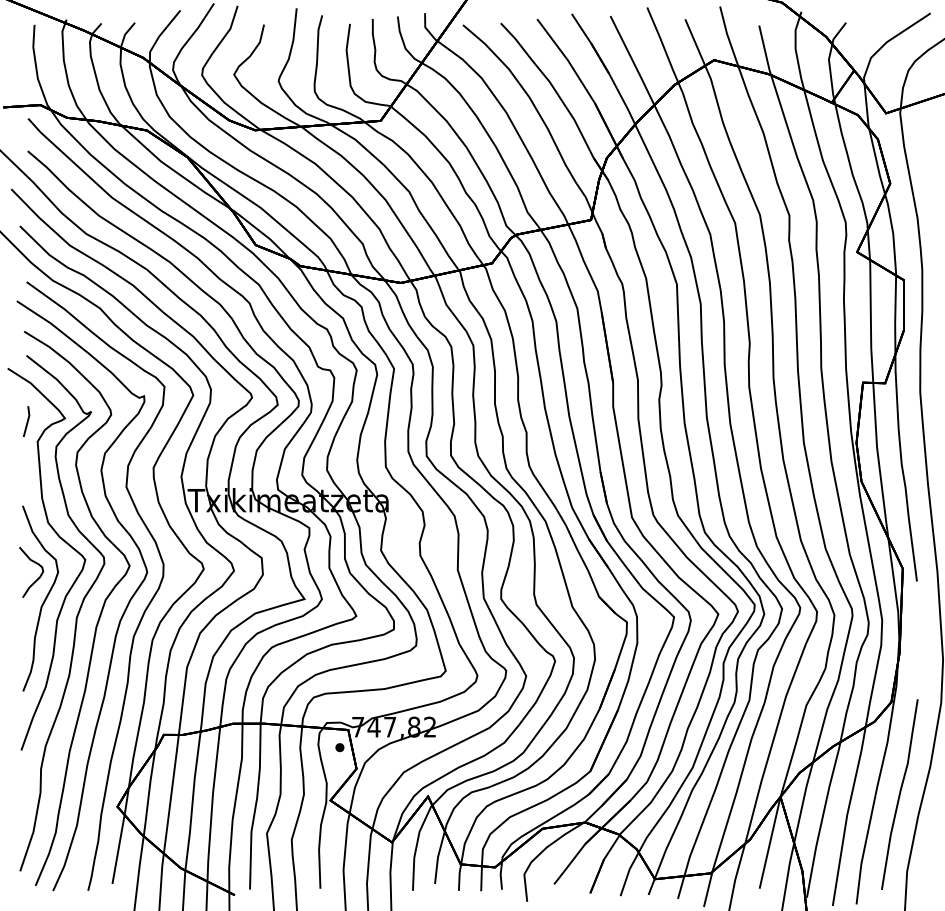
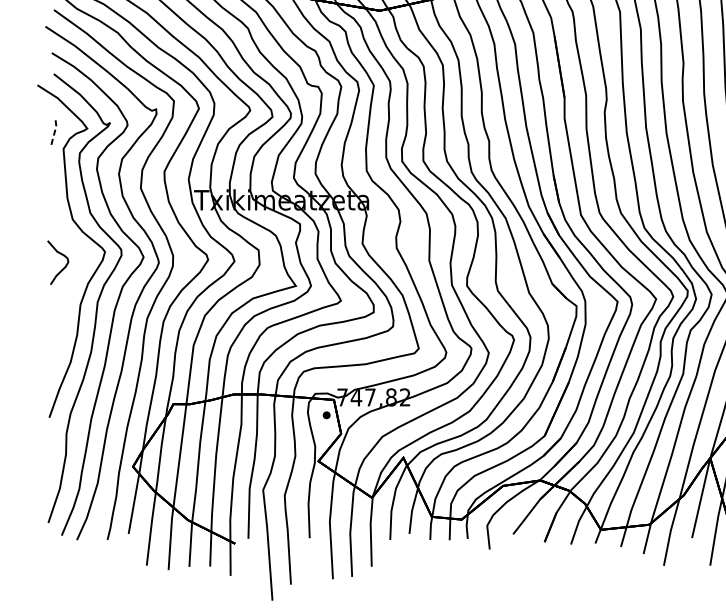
line: (27, 421) -> (54, 131), solid -> dashed
curve: (44, 599) -> (69, 286), removed

